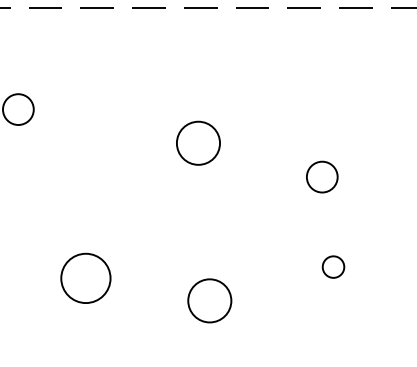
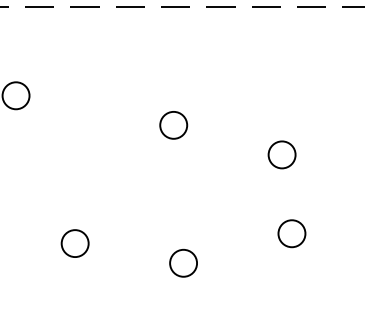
circle: (198, 143) -> (173, 125), size x0.71
circle: (333, 266) -> (291, 233), size x1.43
circle: (85, 278) -> (74, 243), size x0.62
circle: (209, 300) -> (183, 262), size x0.71

